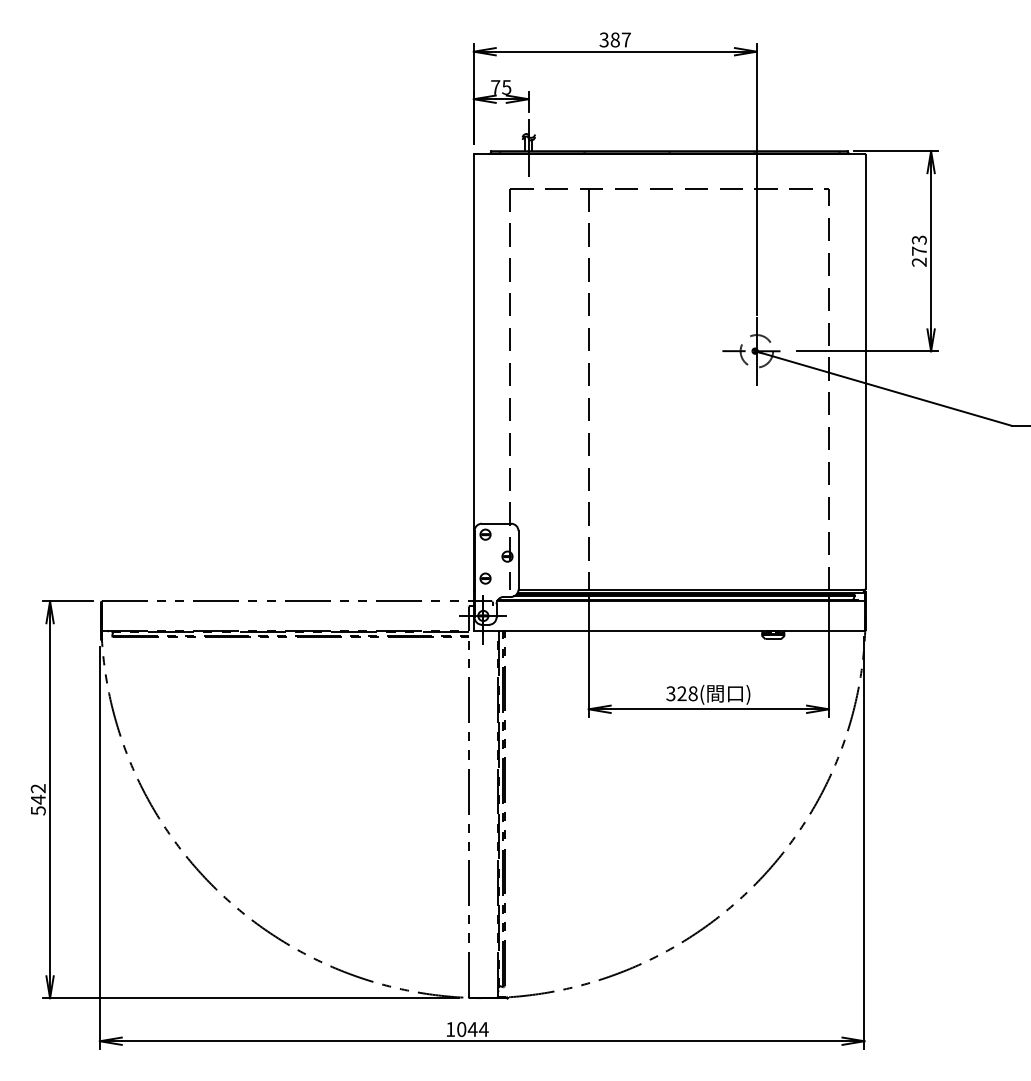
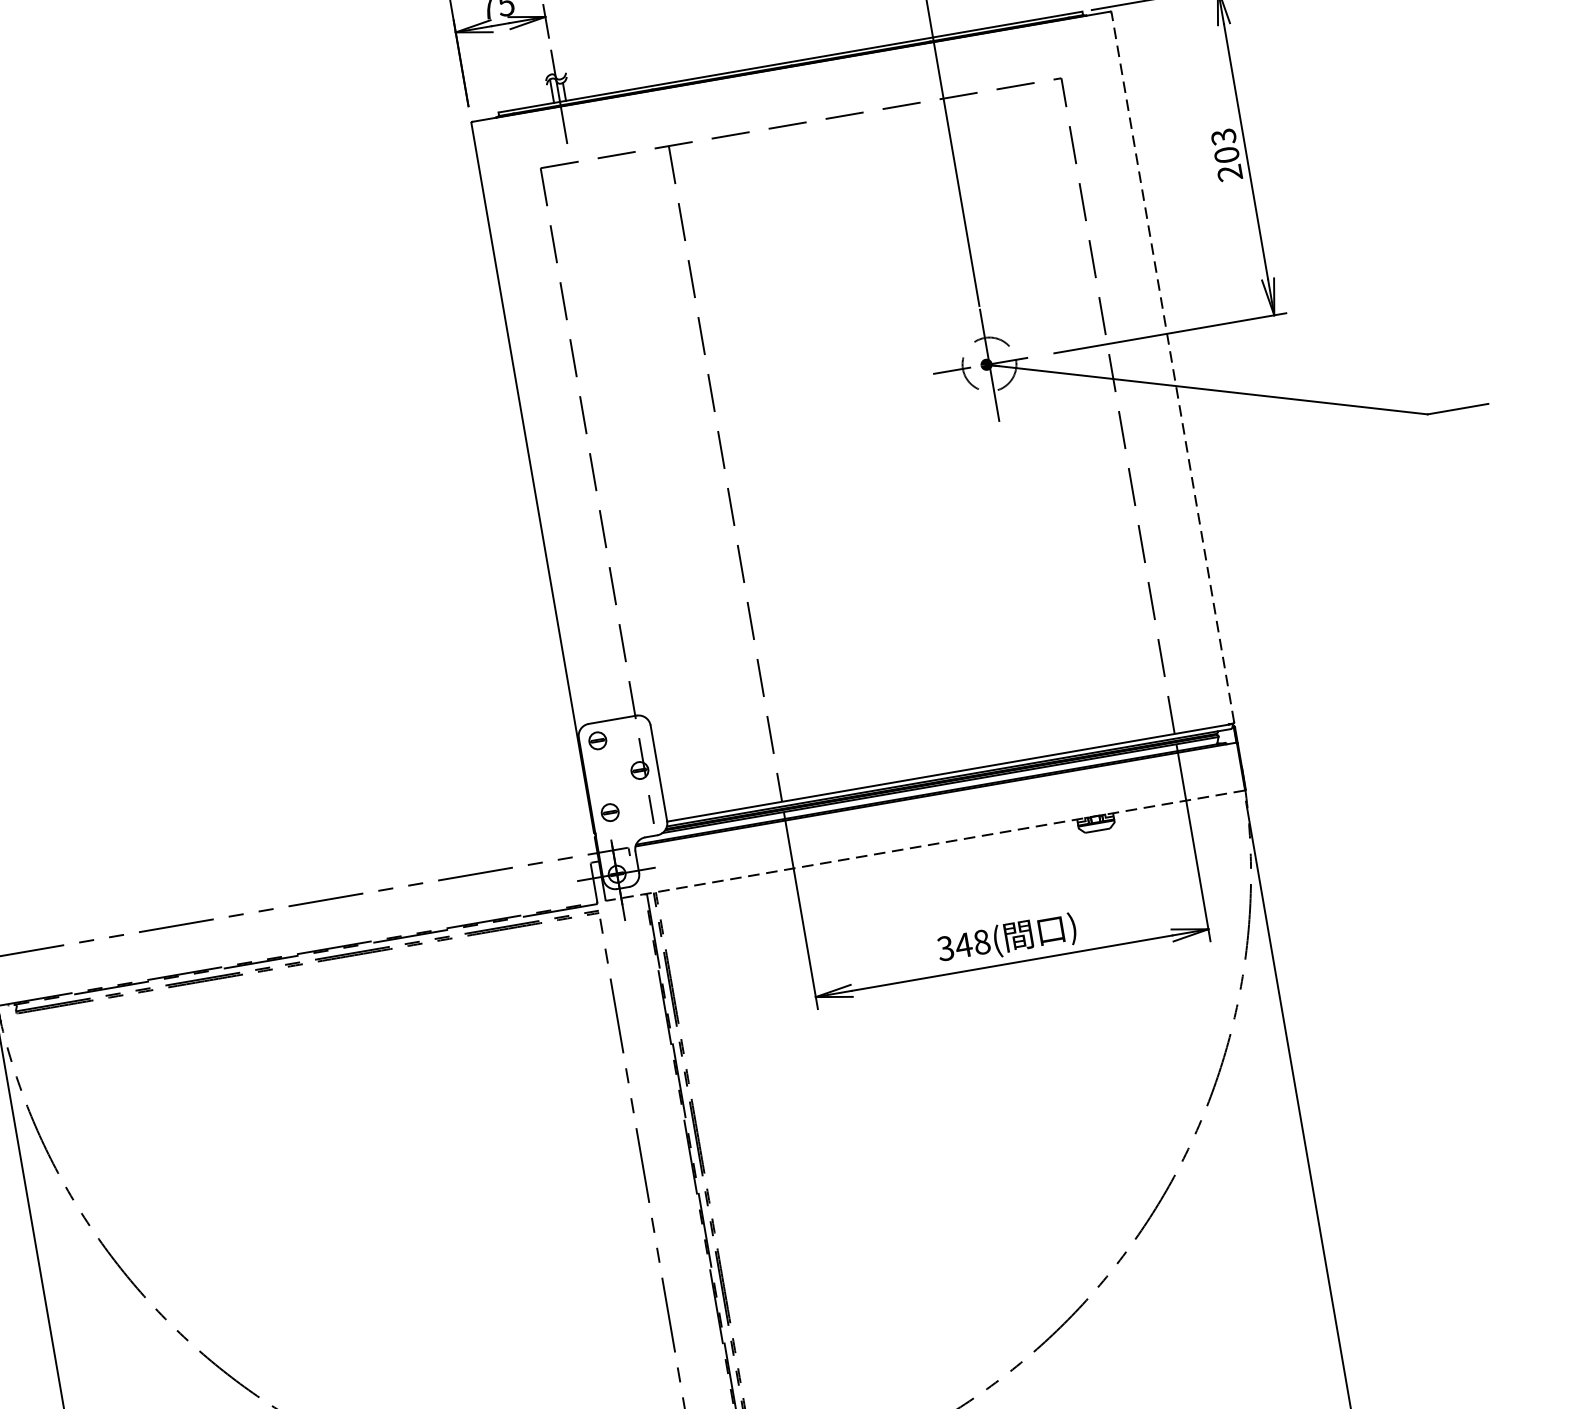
text: (918, 250) -> (1225, 154), 273 -> 203
line: (865, 371) -> (1172, 366), solid -> dashed
line: (669, 630) -> (925, 845), solid -> dashed
text: (681, 693) -> (962, 945), 328( -> 348(

